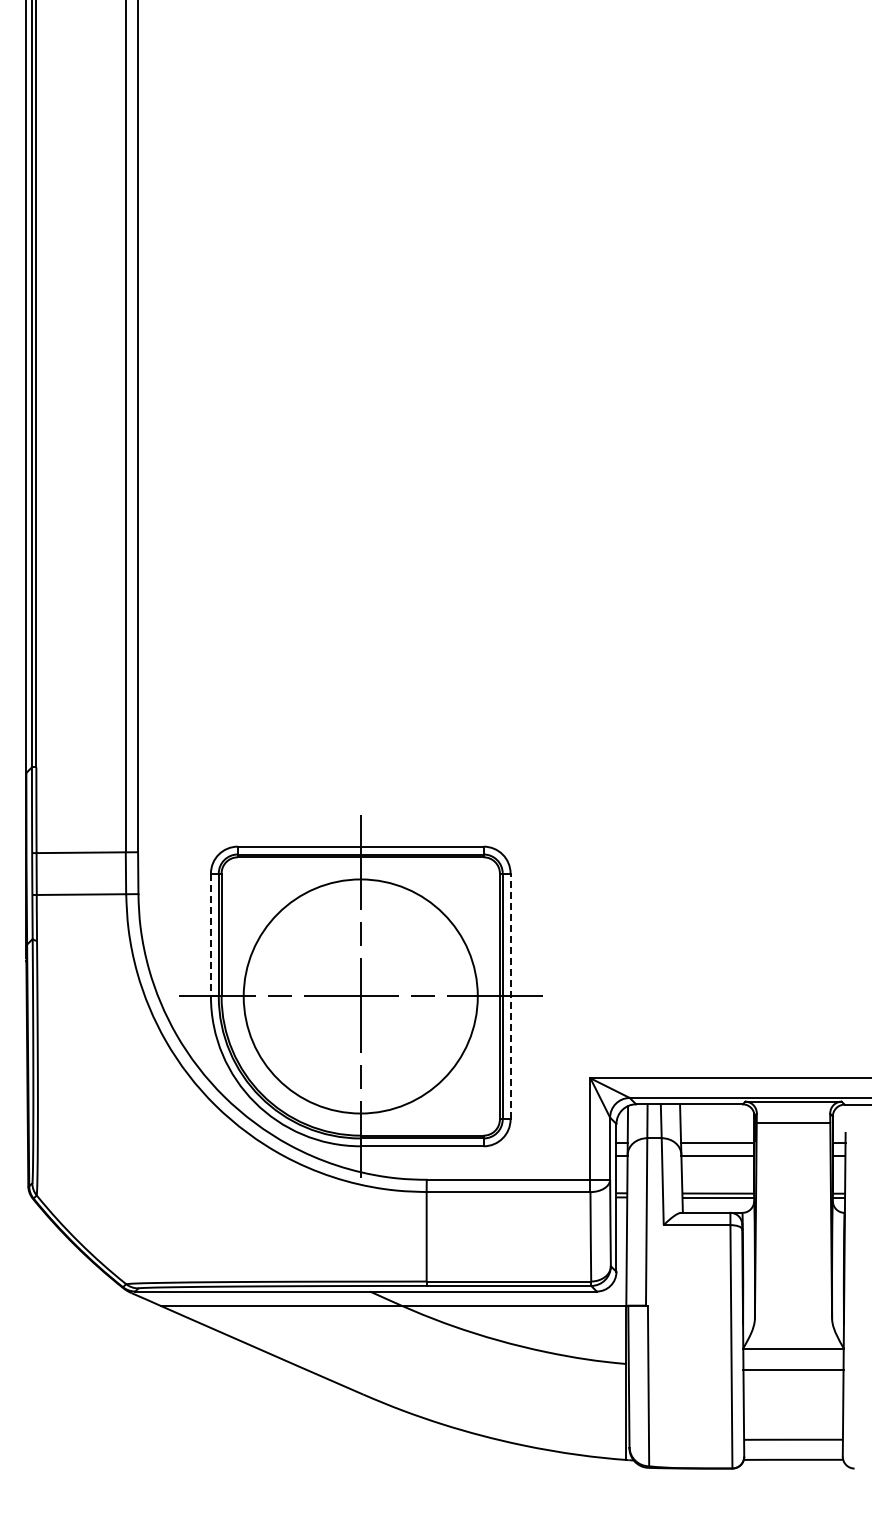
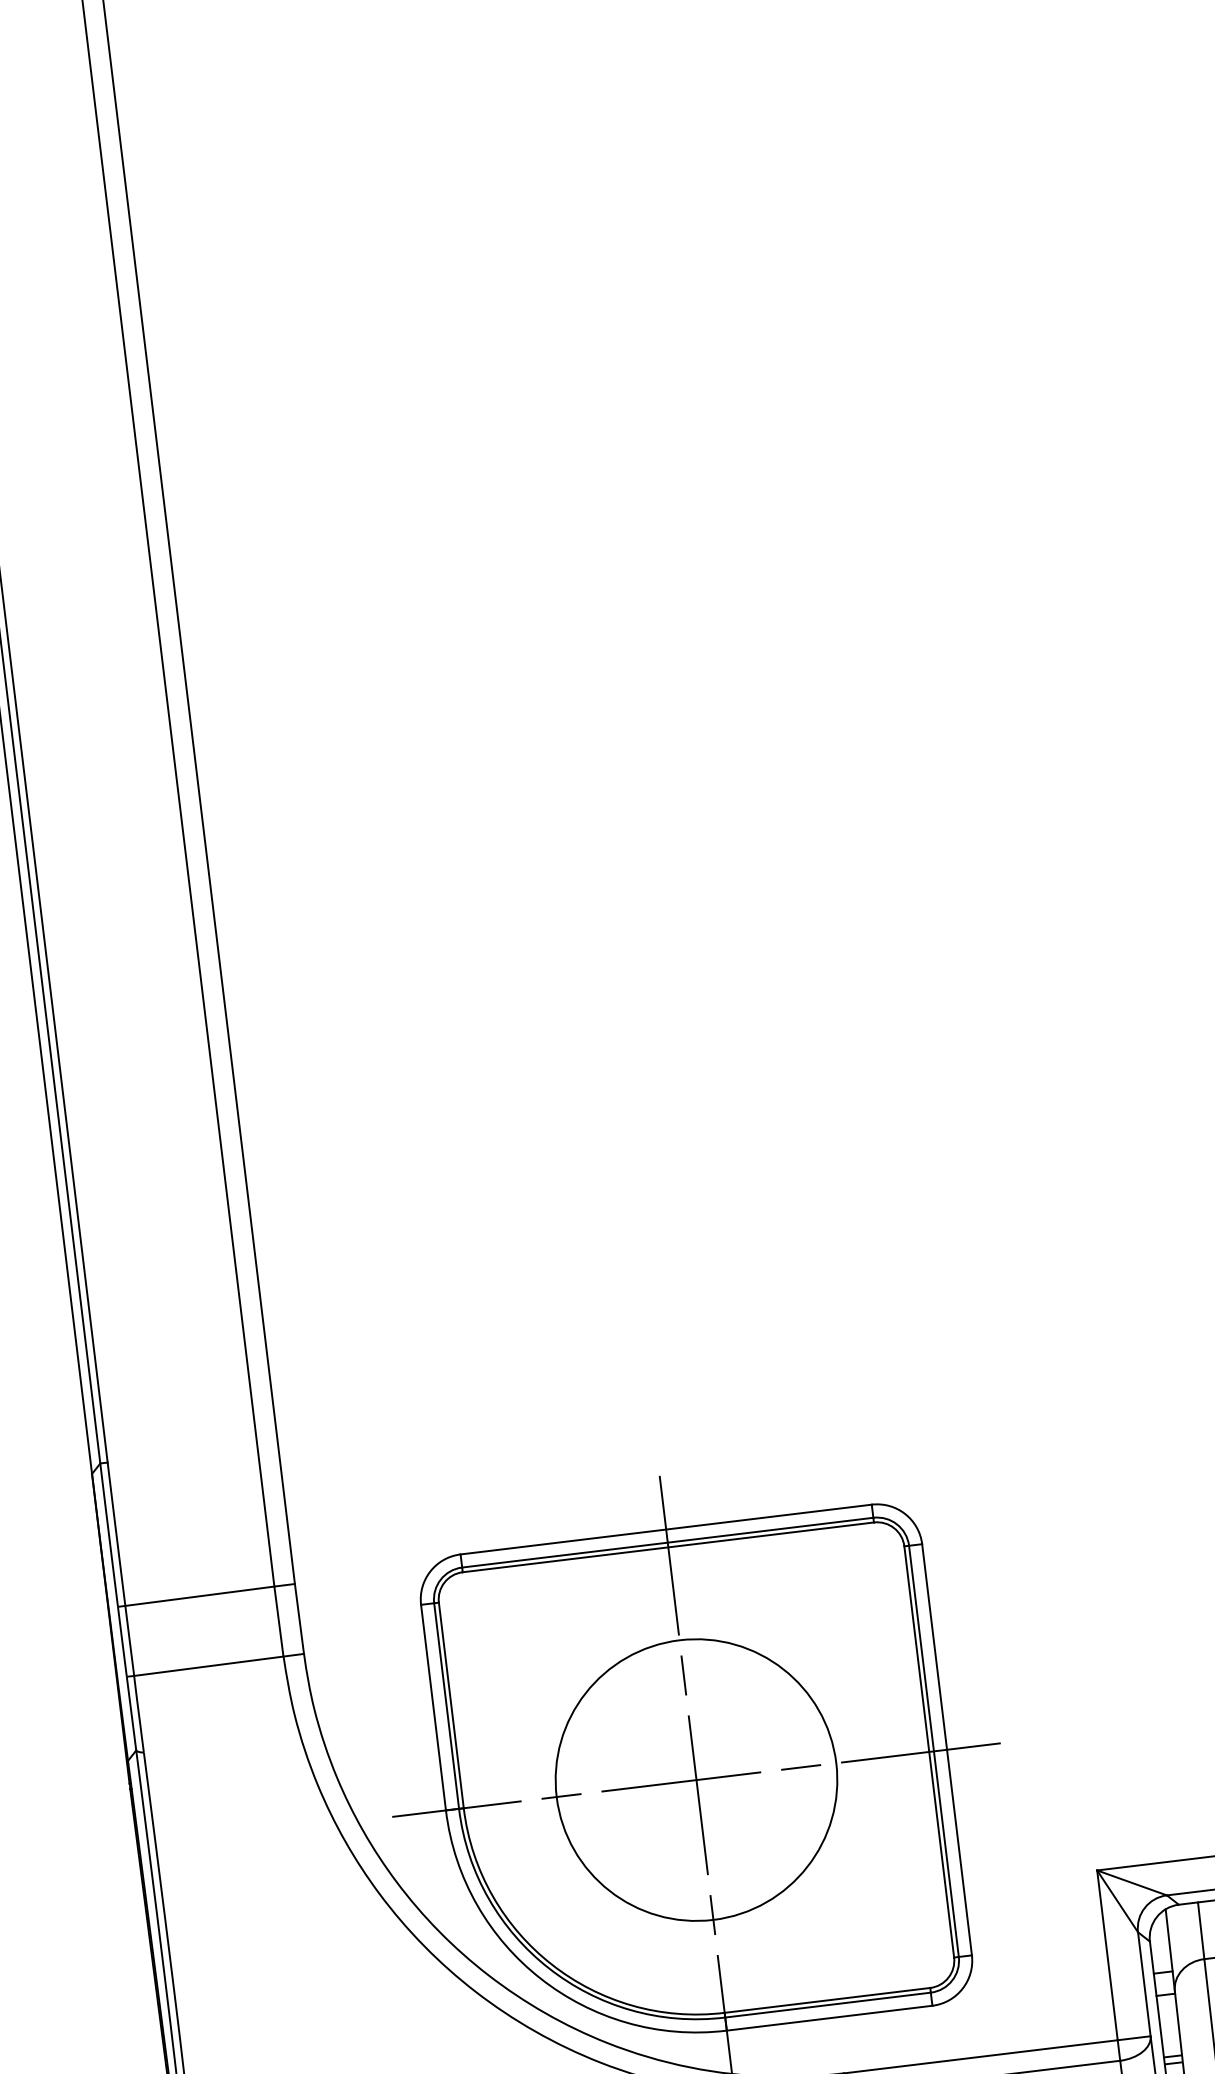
line: (210, 935) -> (432, 1708), dashed -> solid
circle: (360, 996) -> (696, 1780), size x0.71
line: (510, 996) -> (946, 1749), dashed -> solid

